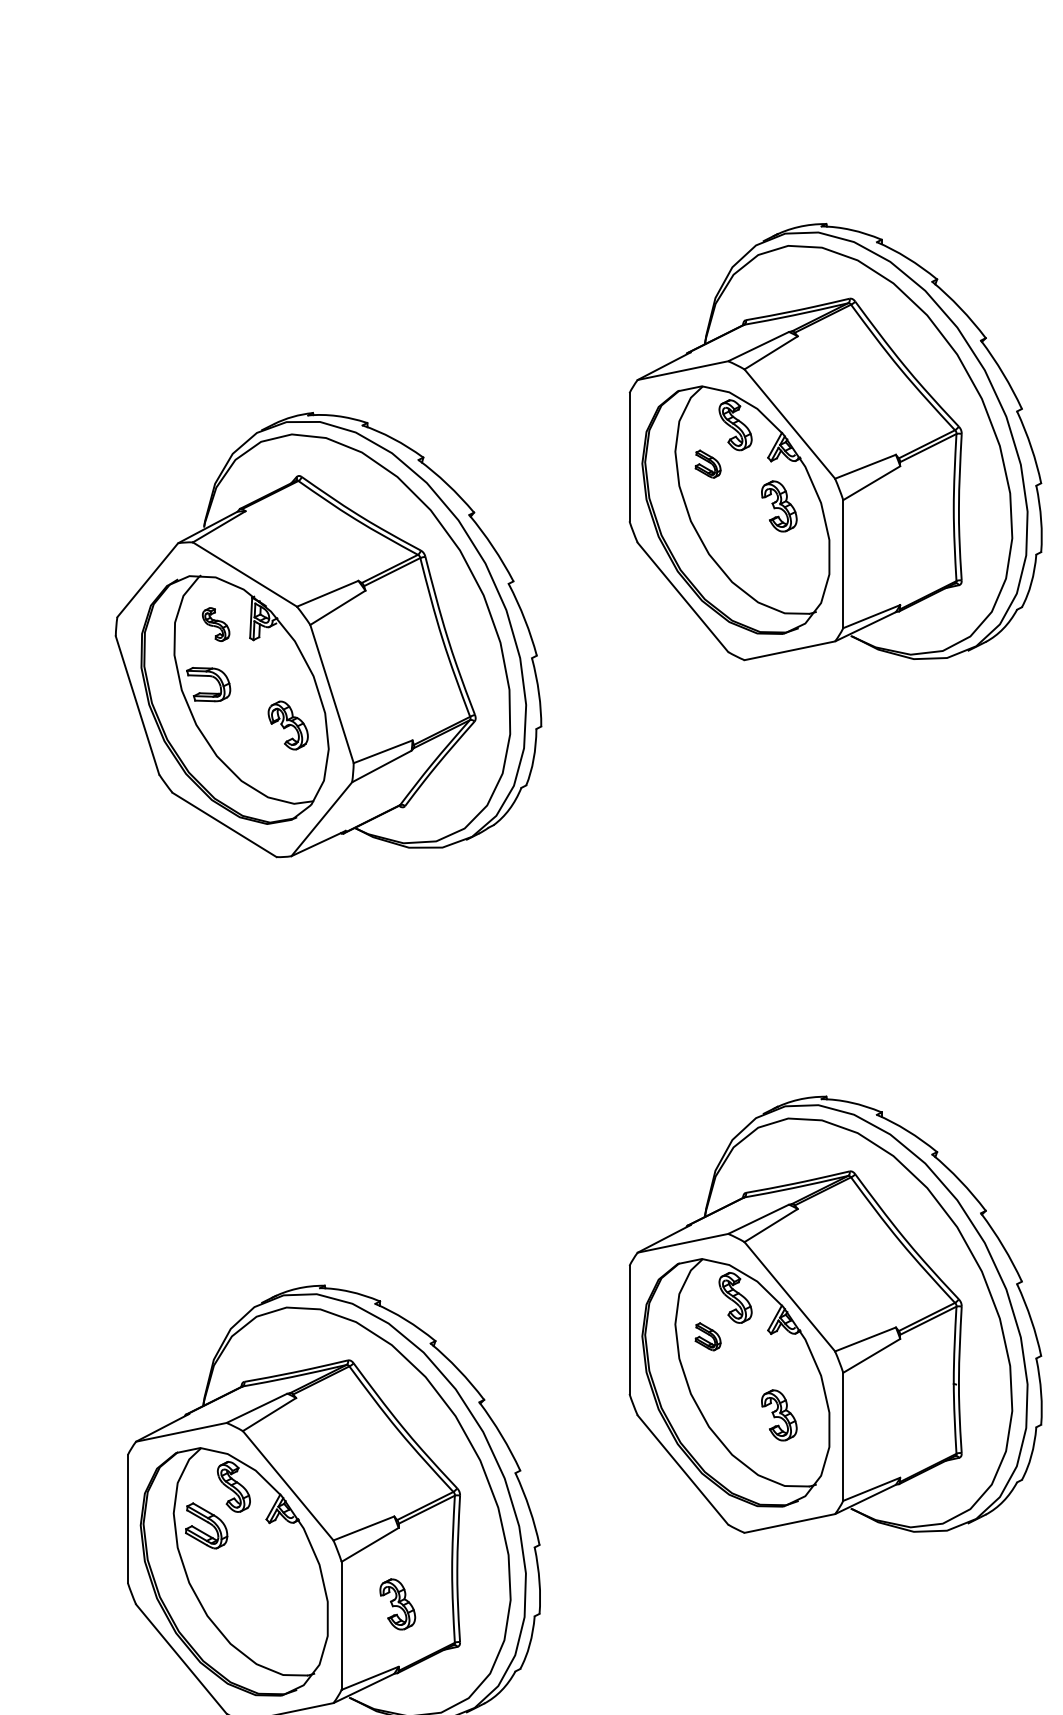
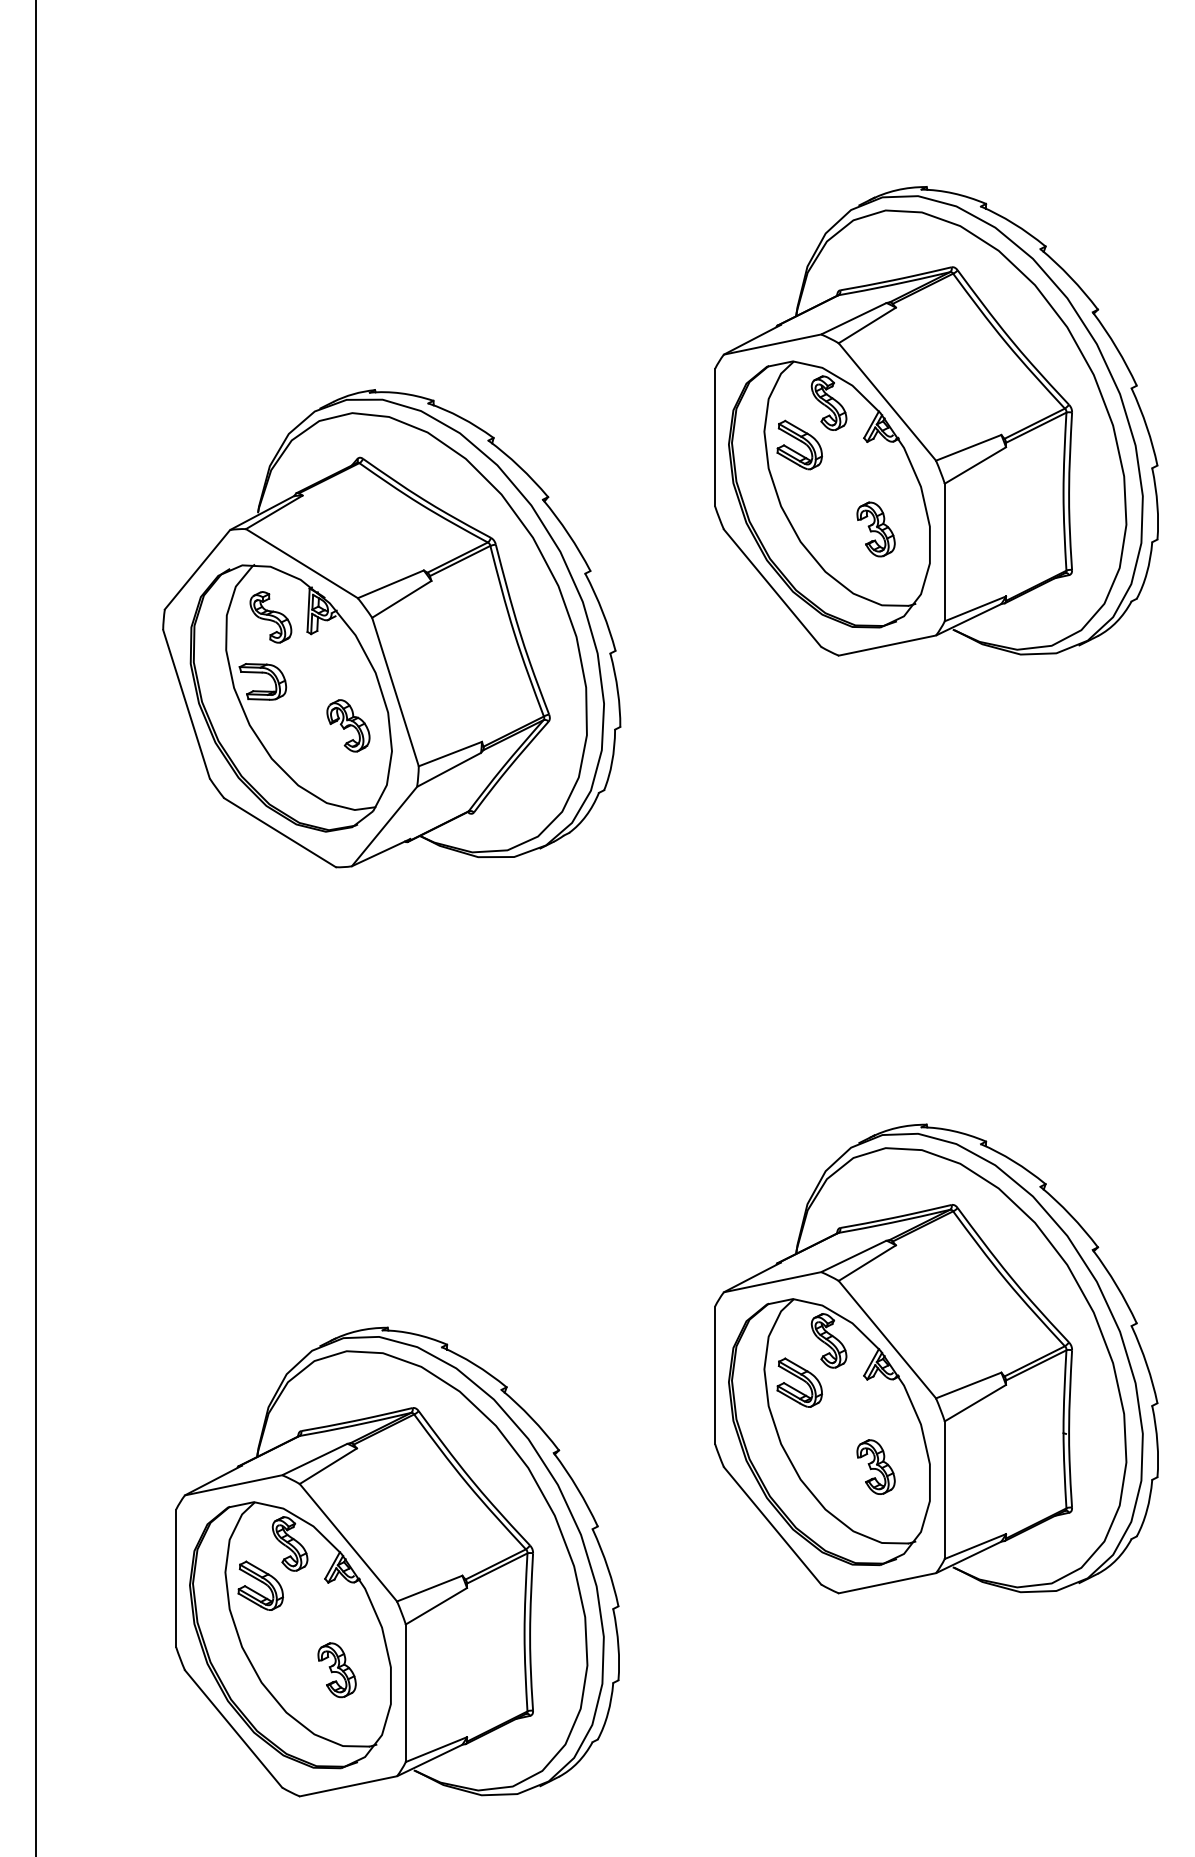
part: (708, 463) -> (799, 444), size x1.67
part: (778, 506) -> (875, 529), moved
part: (215, 624) -> (270, 617), size x1.43
part: (708, 1336) -> (799, 1382), size x1.67
part: (397, 1604) -> (336, 1670), moved

